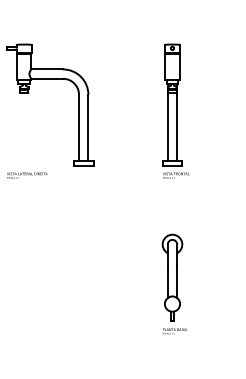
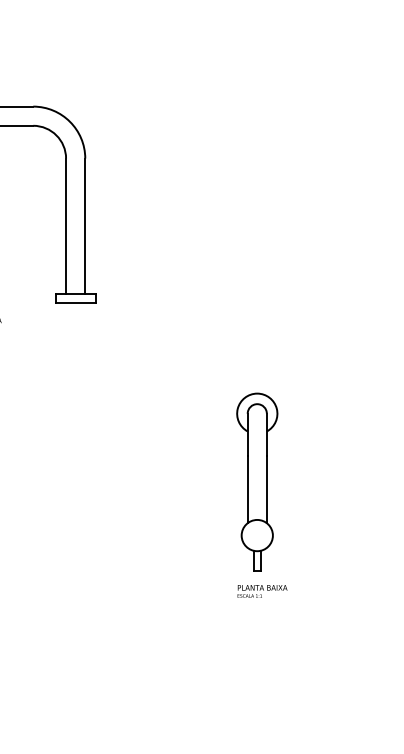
part: (175, 110) -> (263, 190), removed
part: (174, 283) -> (261, 493), moved

